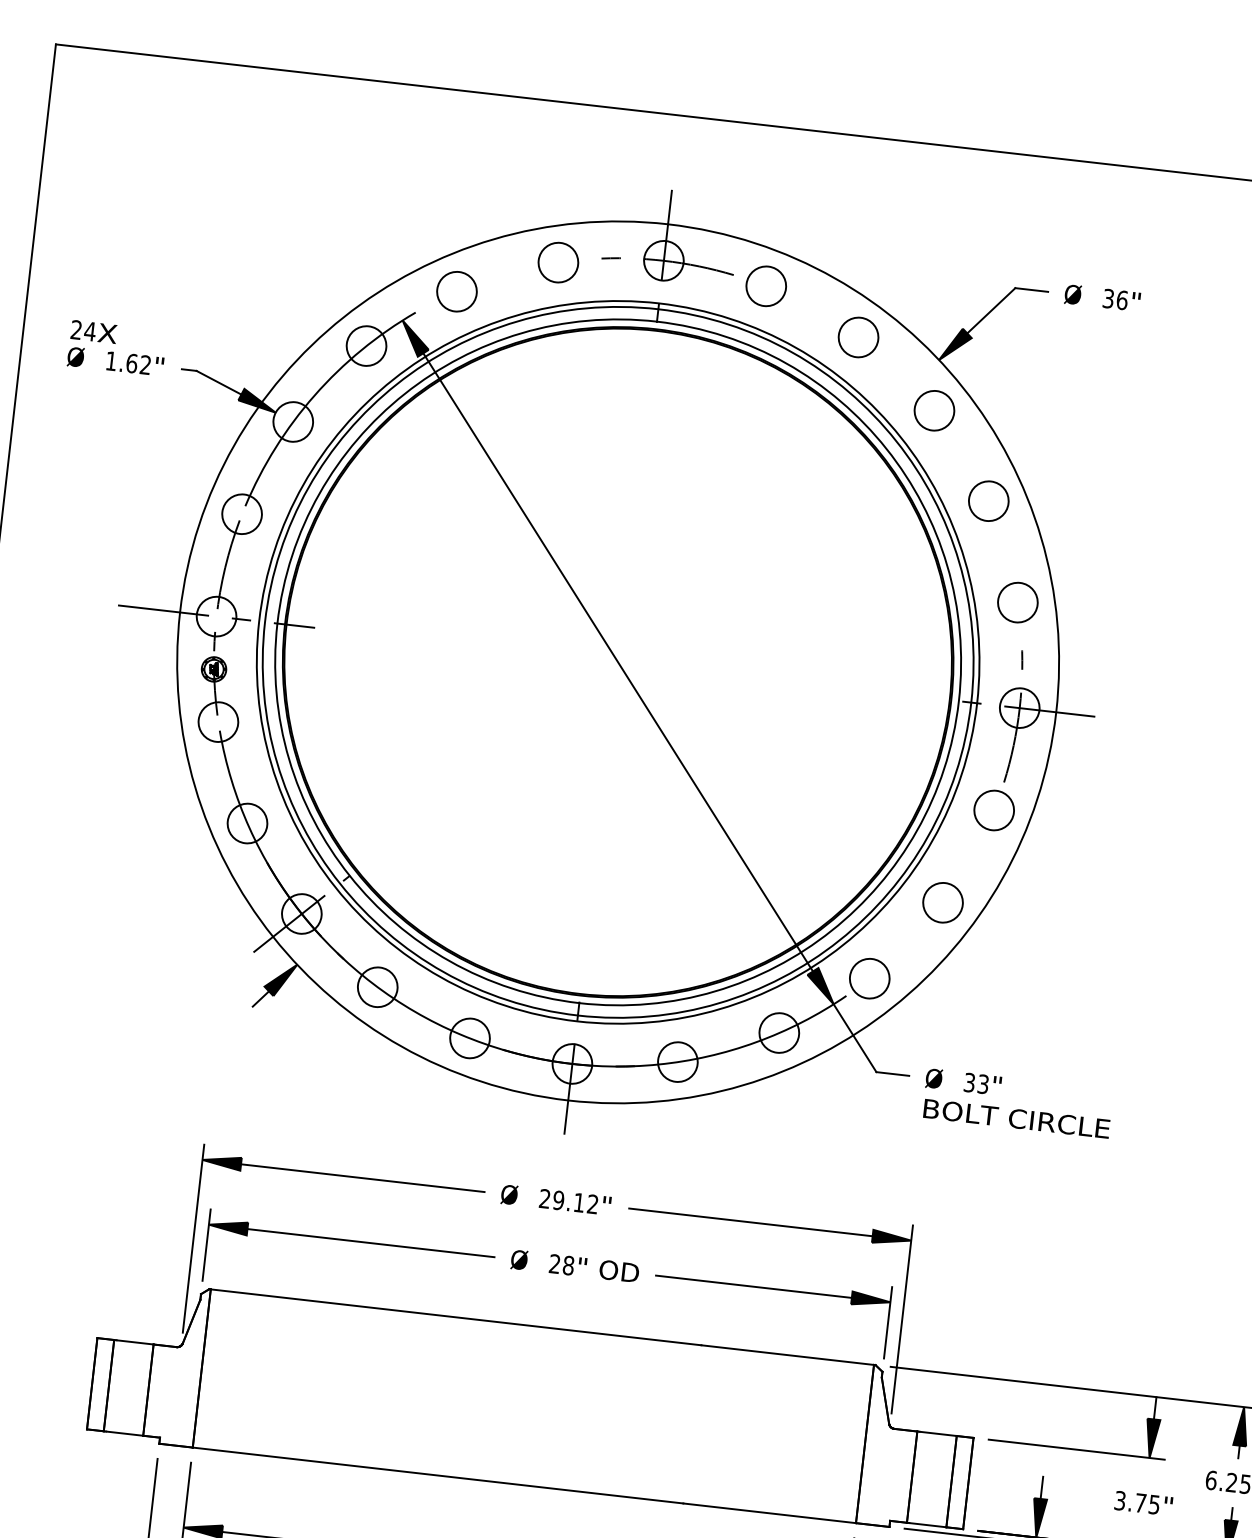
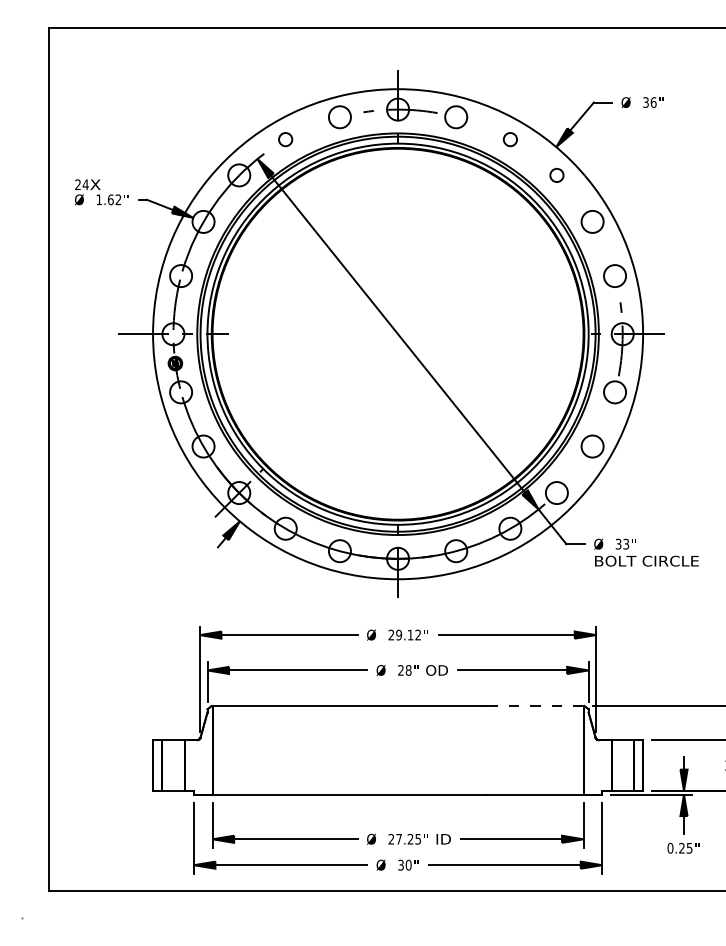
circle: (456, 291) -> (285, 139), size x0.6
circle: (858, 337) -> (510, 139), size x0.6
circle: (933, 410) -> (556, 175), size x0.6
line: (788, 1355) -> (535, 706), solid -> dashed

